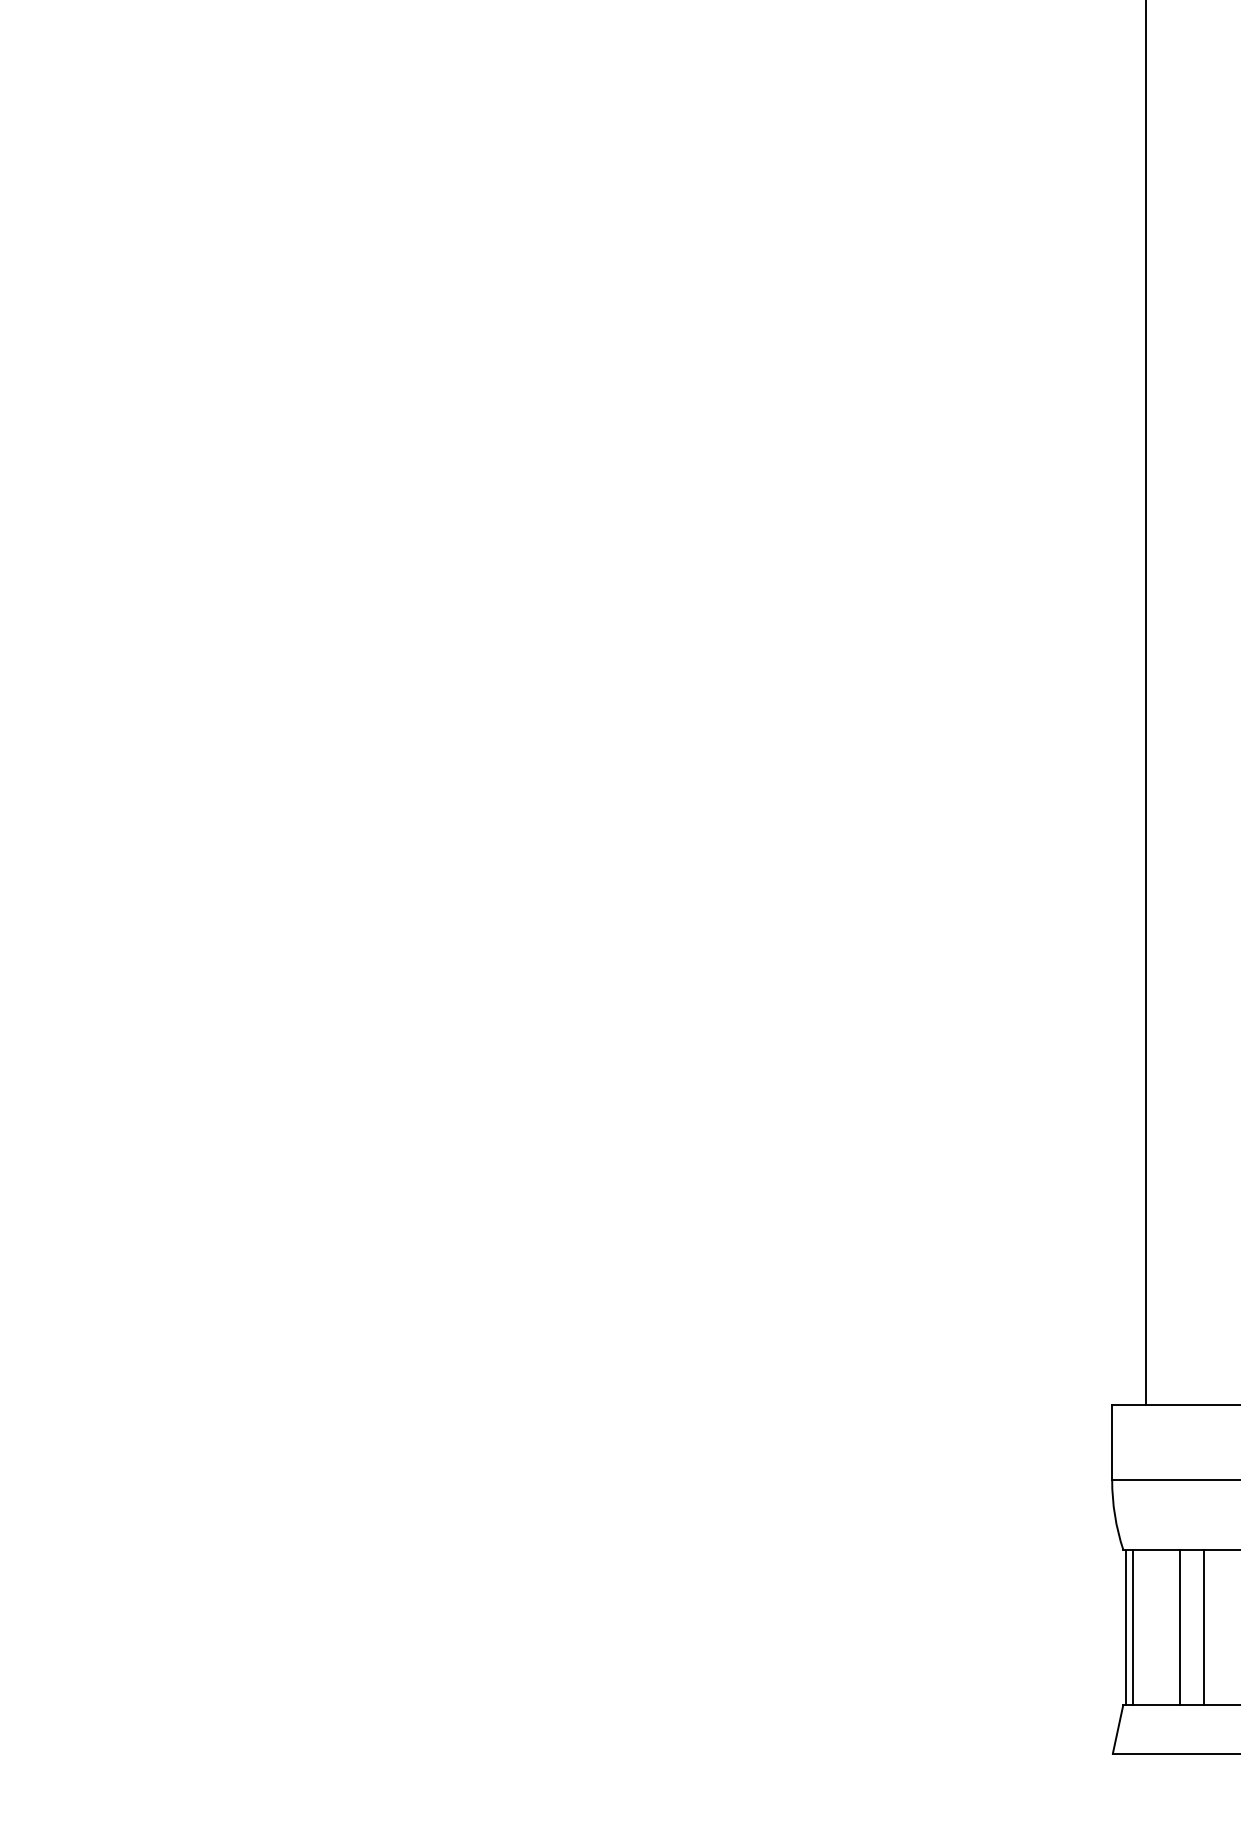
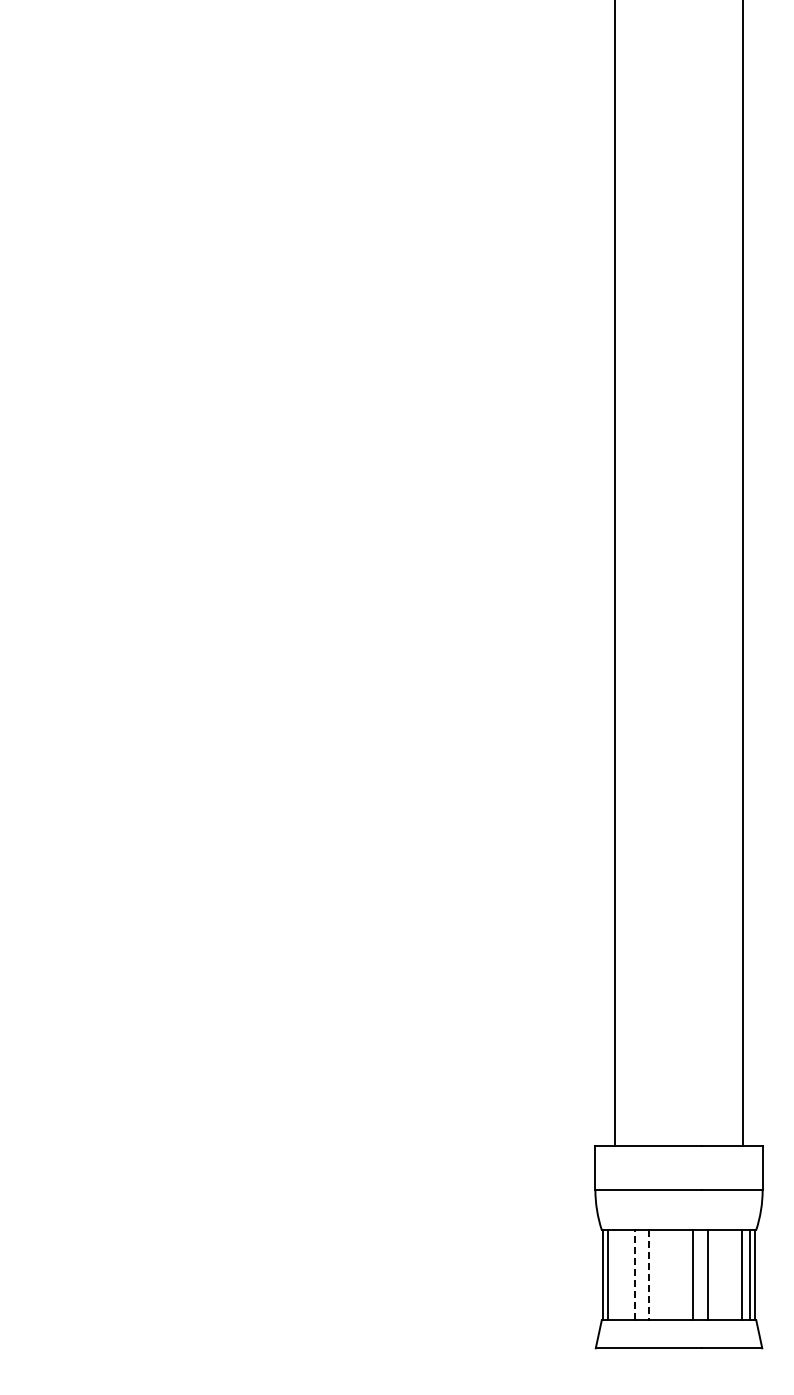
line: (1179, 1626) -> (634, 1274), solid -> dashed
line: (1203, 1628) -> (648, 1275), solid -> dashed

